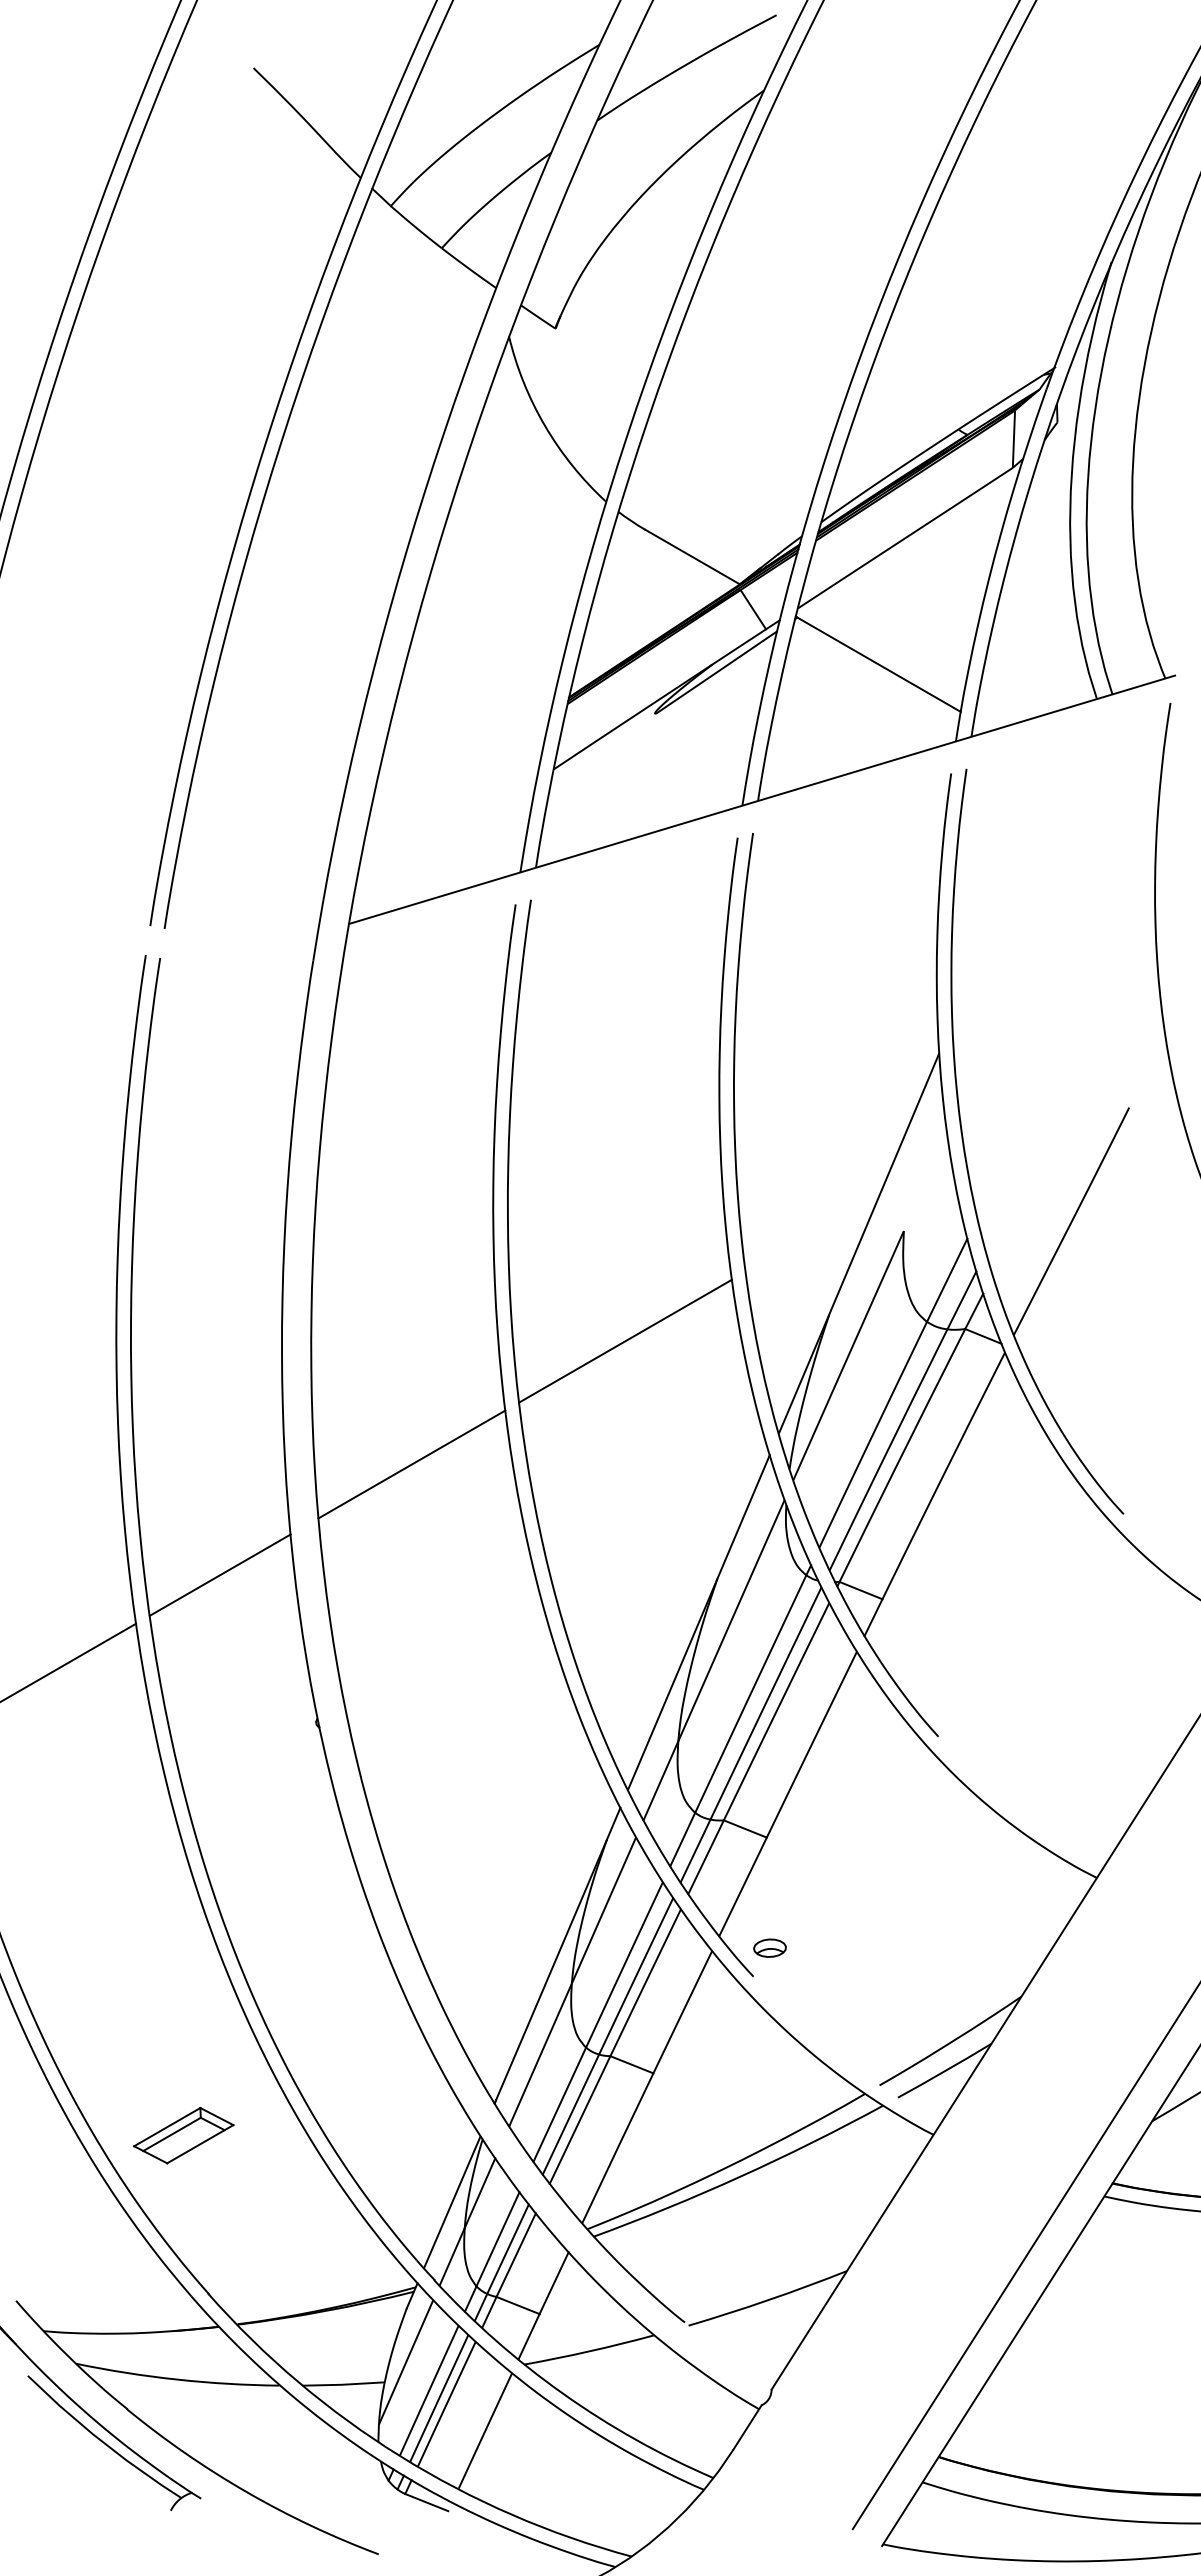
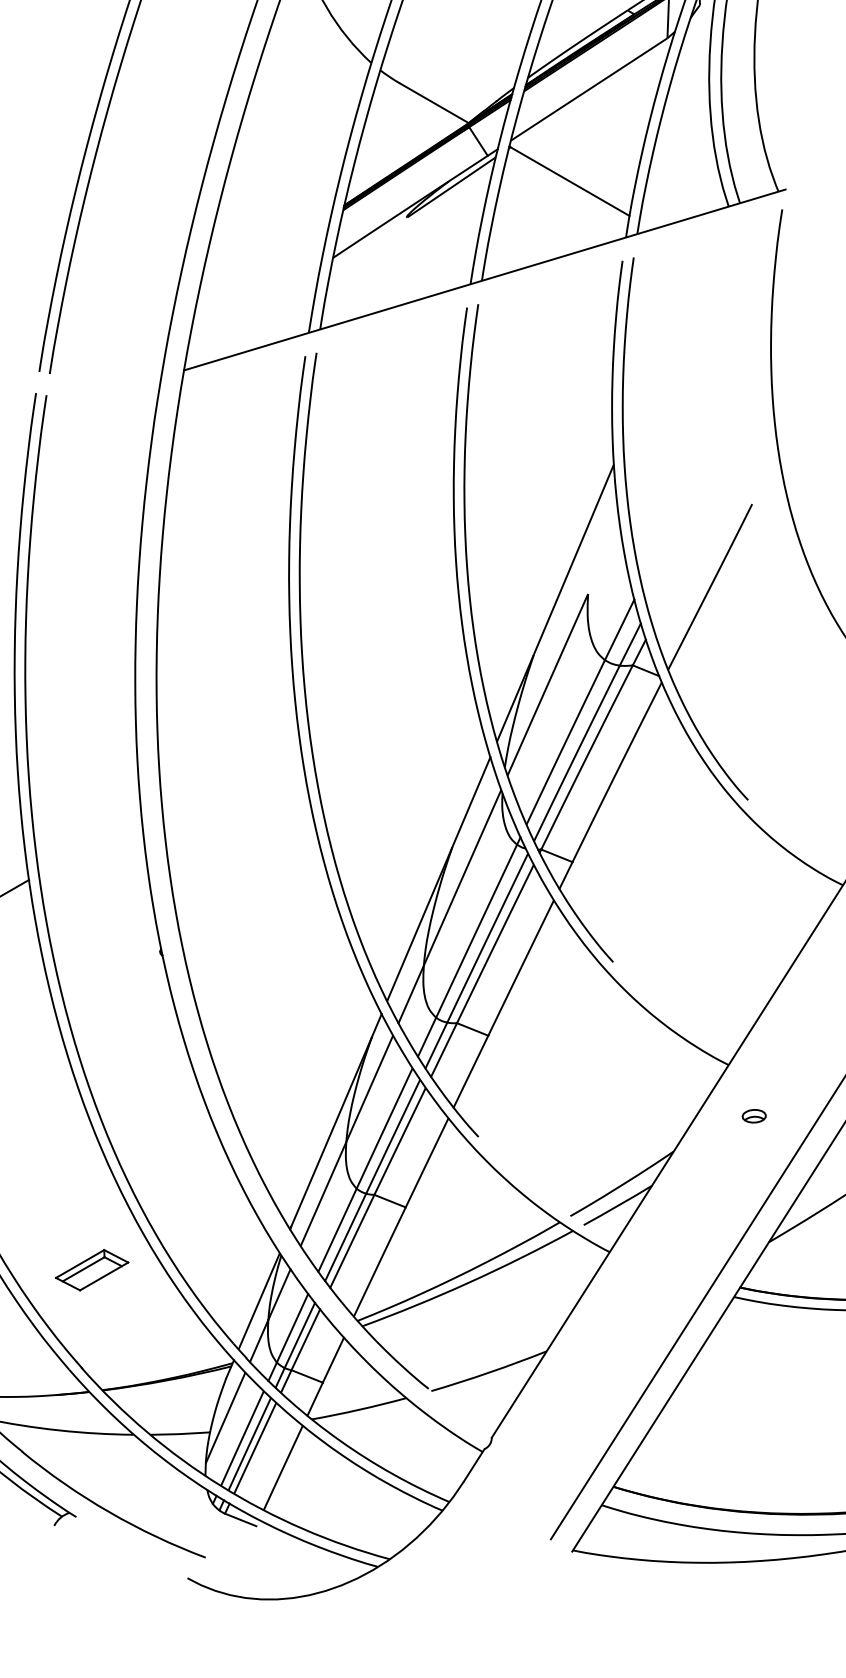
line: (625, 1340) -> (385, 673), removed
line: (411, 1464) -> (229, 764), removed
line: (219, 1574) -> (89, 844), removed
part: (769, 1947) -> (753, 1115), moved
part: (183, 2135) -> (91, 1270), moved

